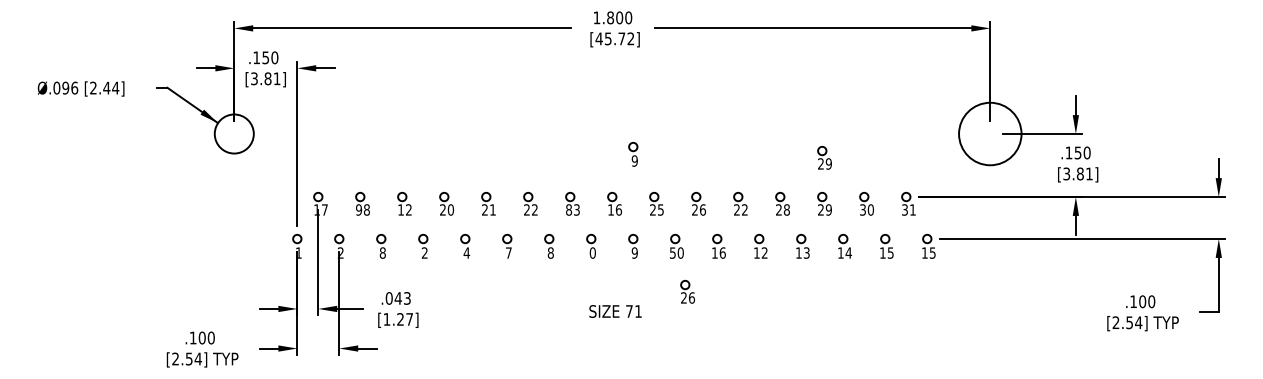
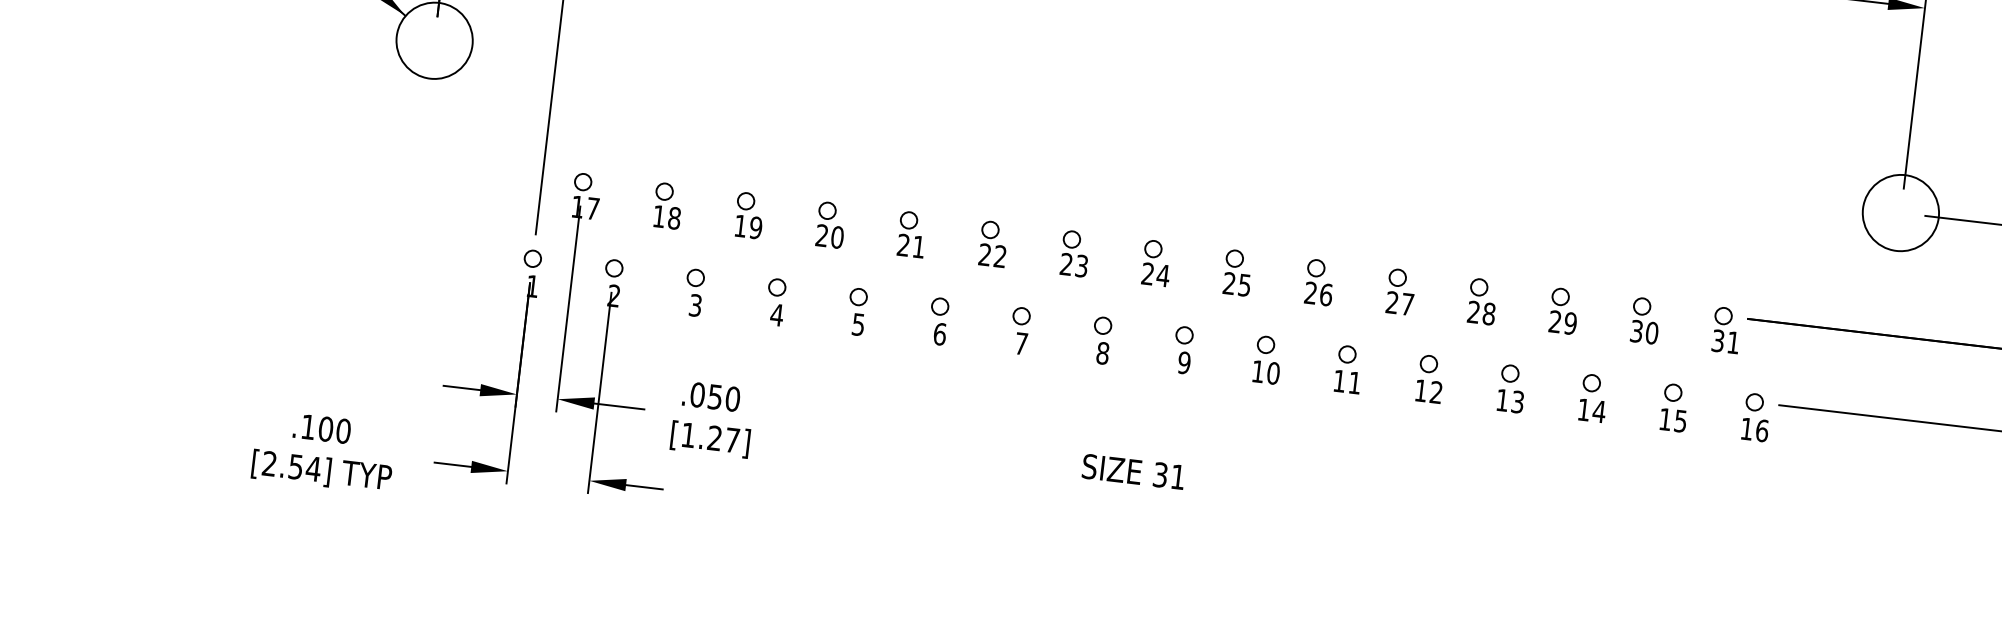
circle: (989, 133) -> (1899, 211), size x0.62
part: (633, 153) -> (1204, 169), removed
part: (824, 157) -> (1574, 220), removed
text: (359, 209) -> (660, 215), 98 -> 18
text: (408, 209) -> (755, 226), 12 -> 19
text: (569, 209) -> (1067, 263), 83 -> 23
text: (615, 209) -> (1156, 274), 16 -> 24
text: (744, 209) -> (1406, 303), 22 -> 27
text: (382, 252) -> (695, 304), 8 -> 3
text: (424, 252) -> (776, 313), 2 -> 4
text: (466, 252) -> (857, 323), 4 -> 5
text: (508, 252) -> (939, 333), 7 -> 6
text: (550, 252) -> (1020, 342), 8 -> 7
text: (592, 252) -> (1102, 352), 0 -> 8
text: (672, 252) -> (1257, 370), 50 -> 10
text: (722, 252) -> (1354, 381), 16 -> 11
text: (932, 252) -> (1761, 429), 15 -> 16
part: (687, 291) -> (1277, 449), removed
text: (402, 298) -> (723, 398), .043 -> .050
text: (629, 311) -> (1160, 475), 71 -> 31

